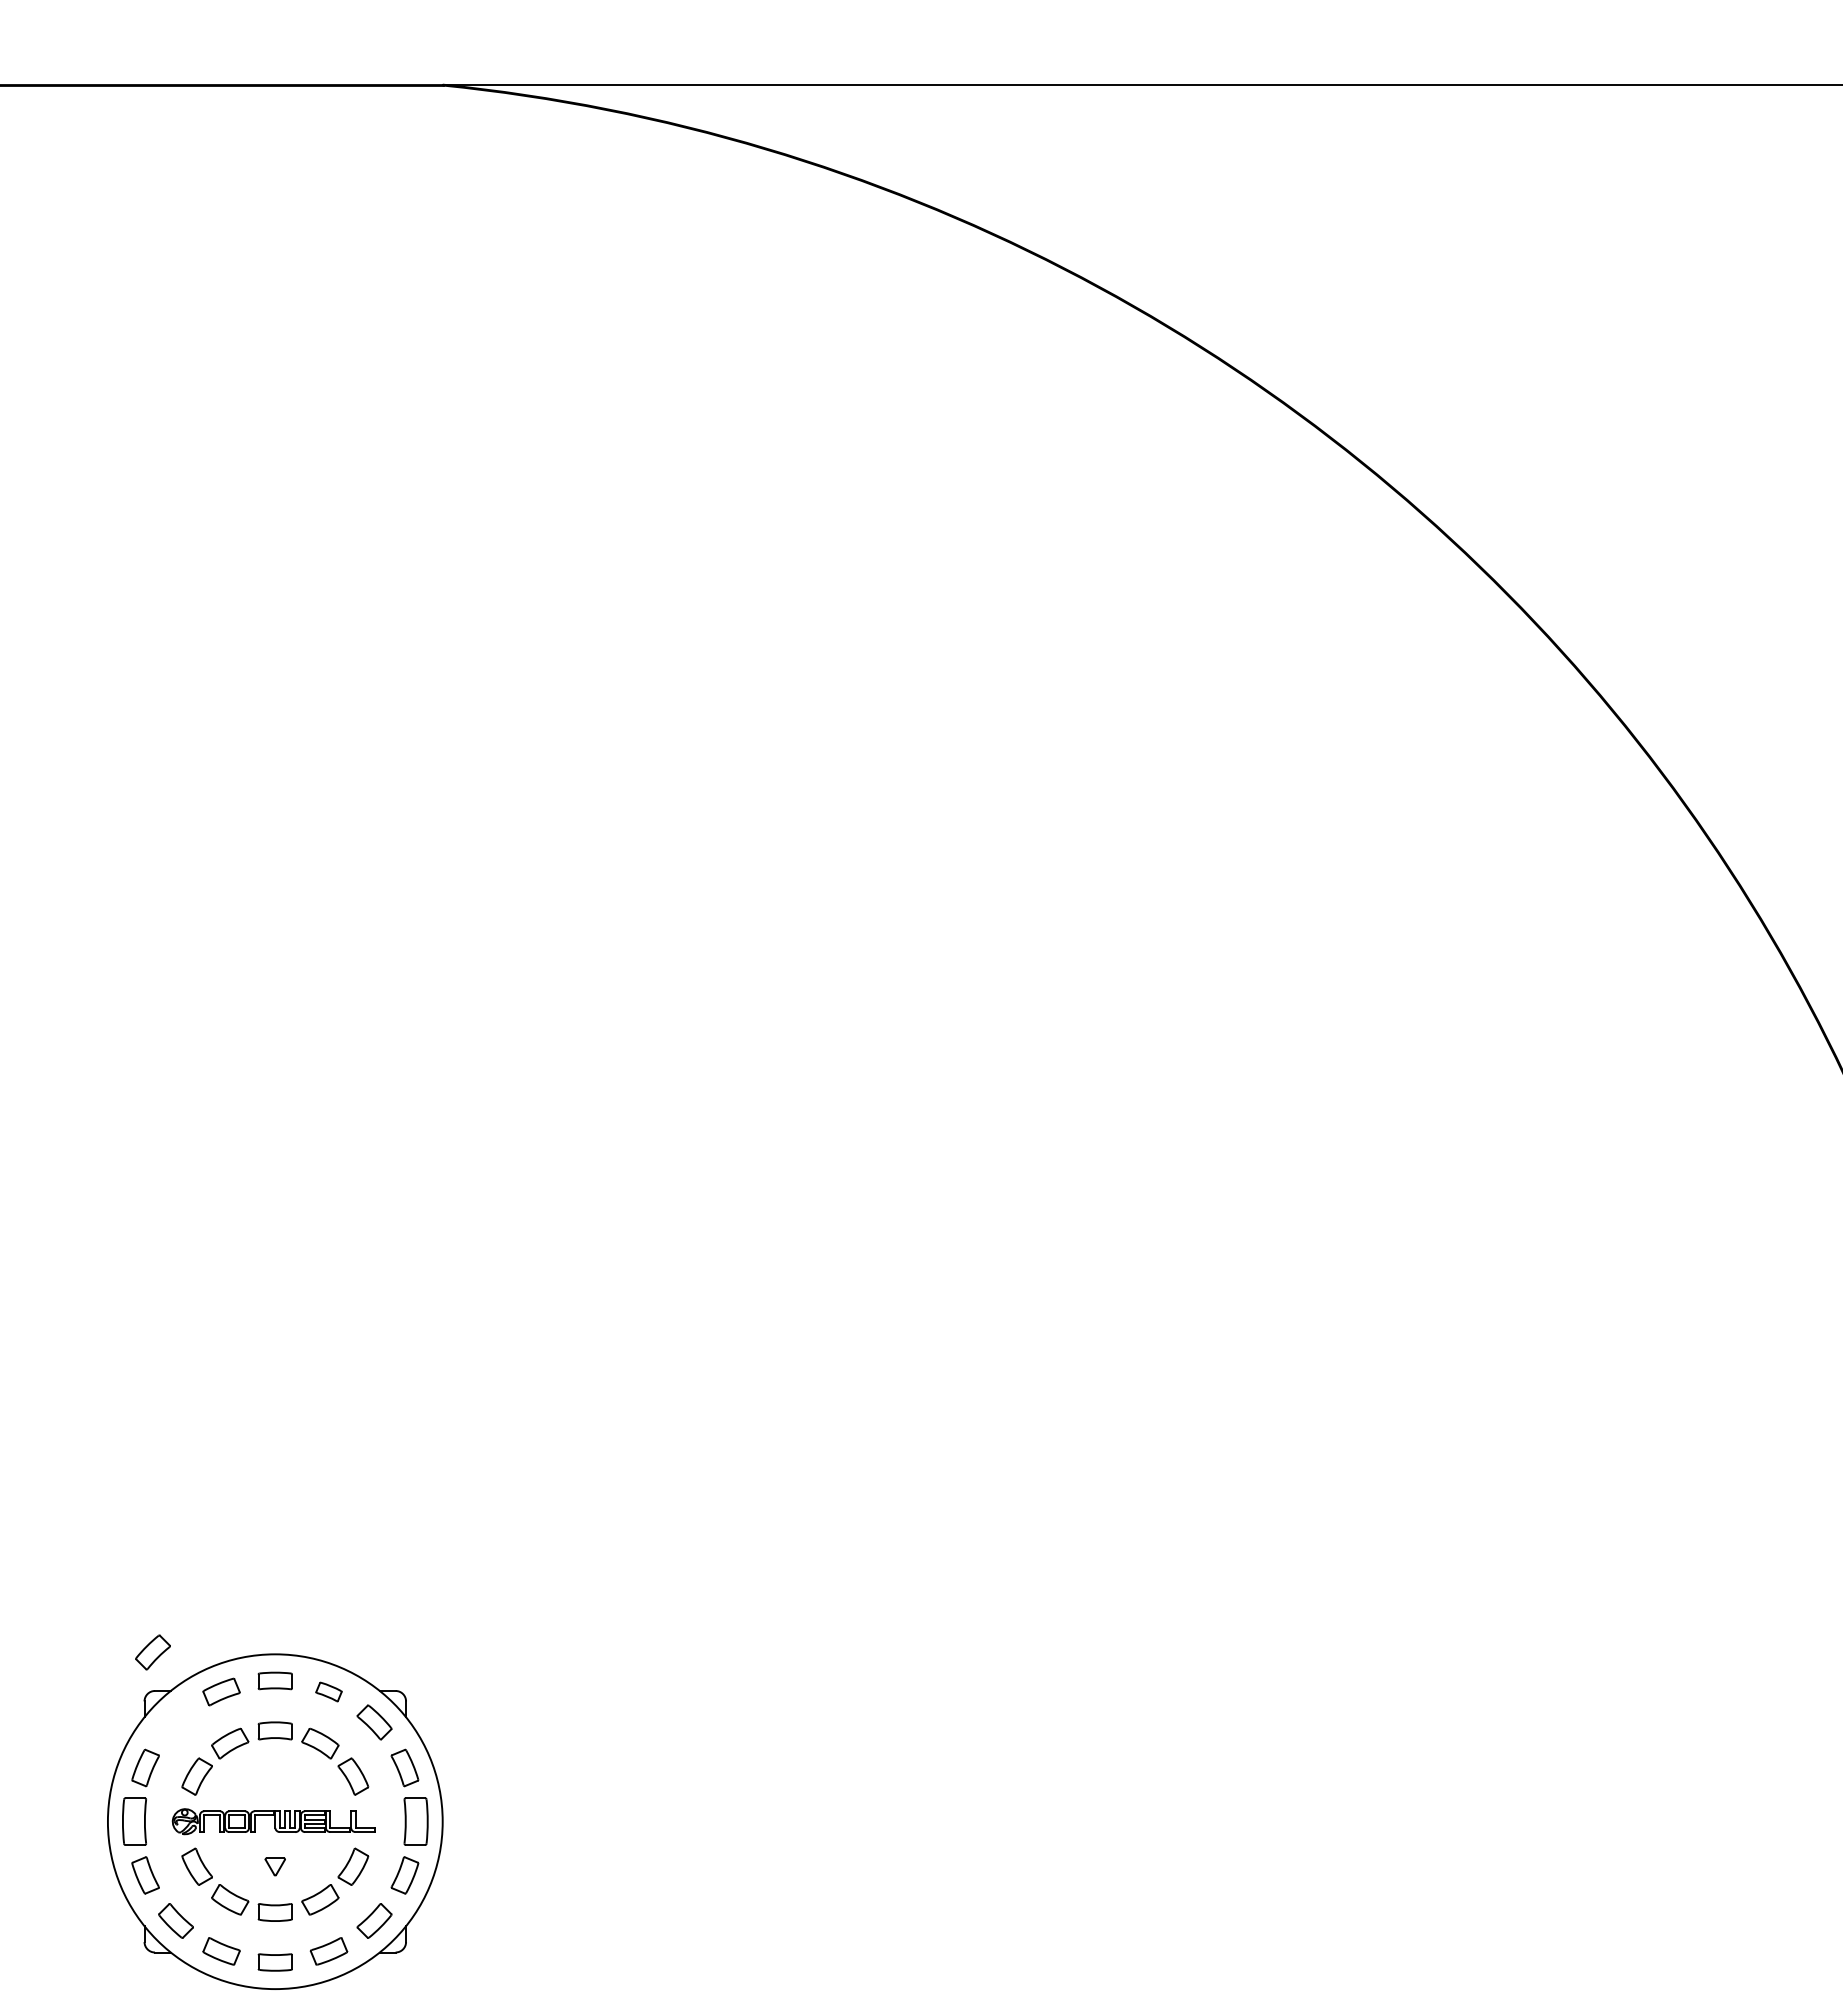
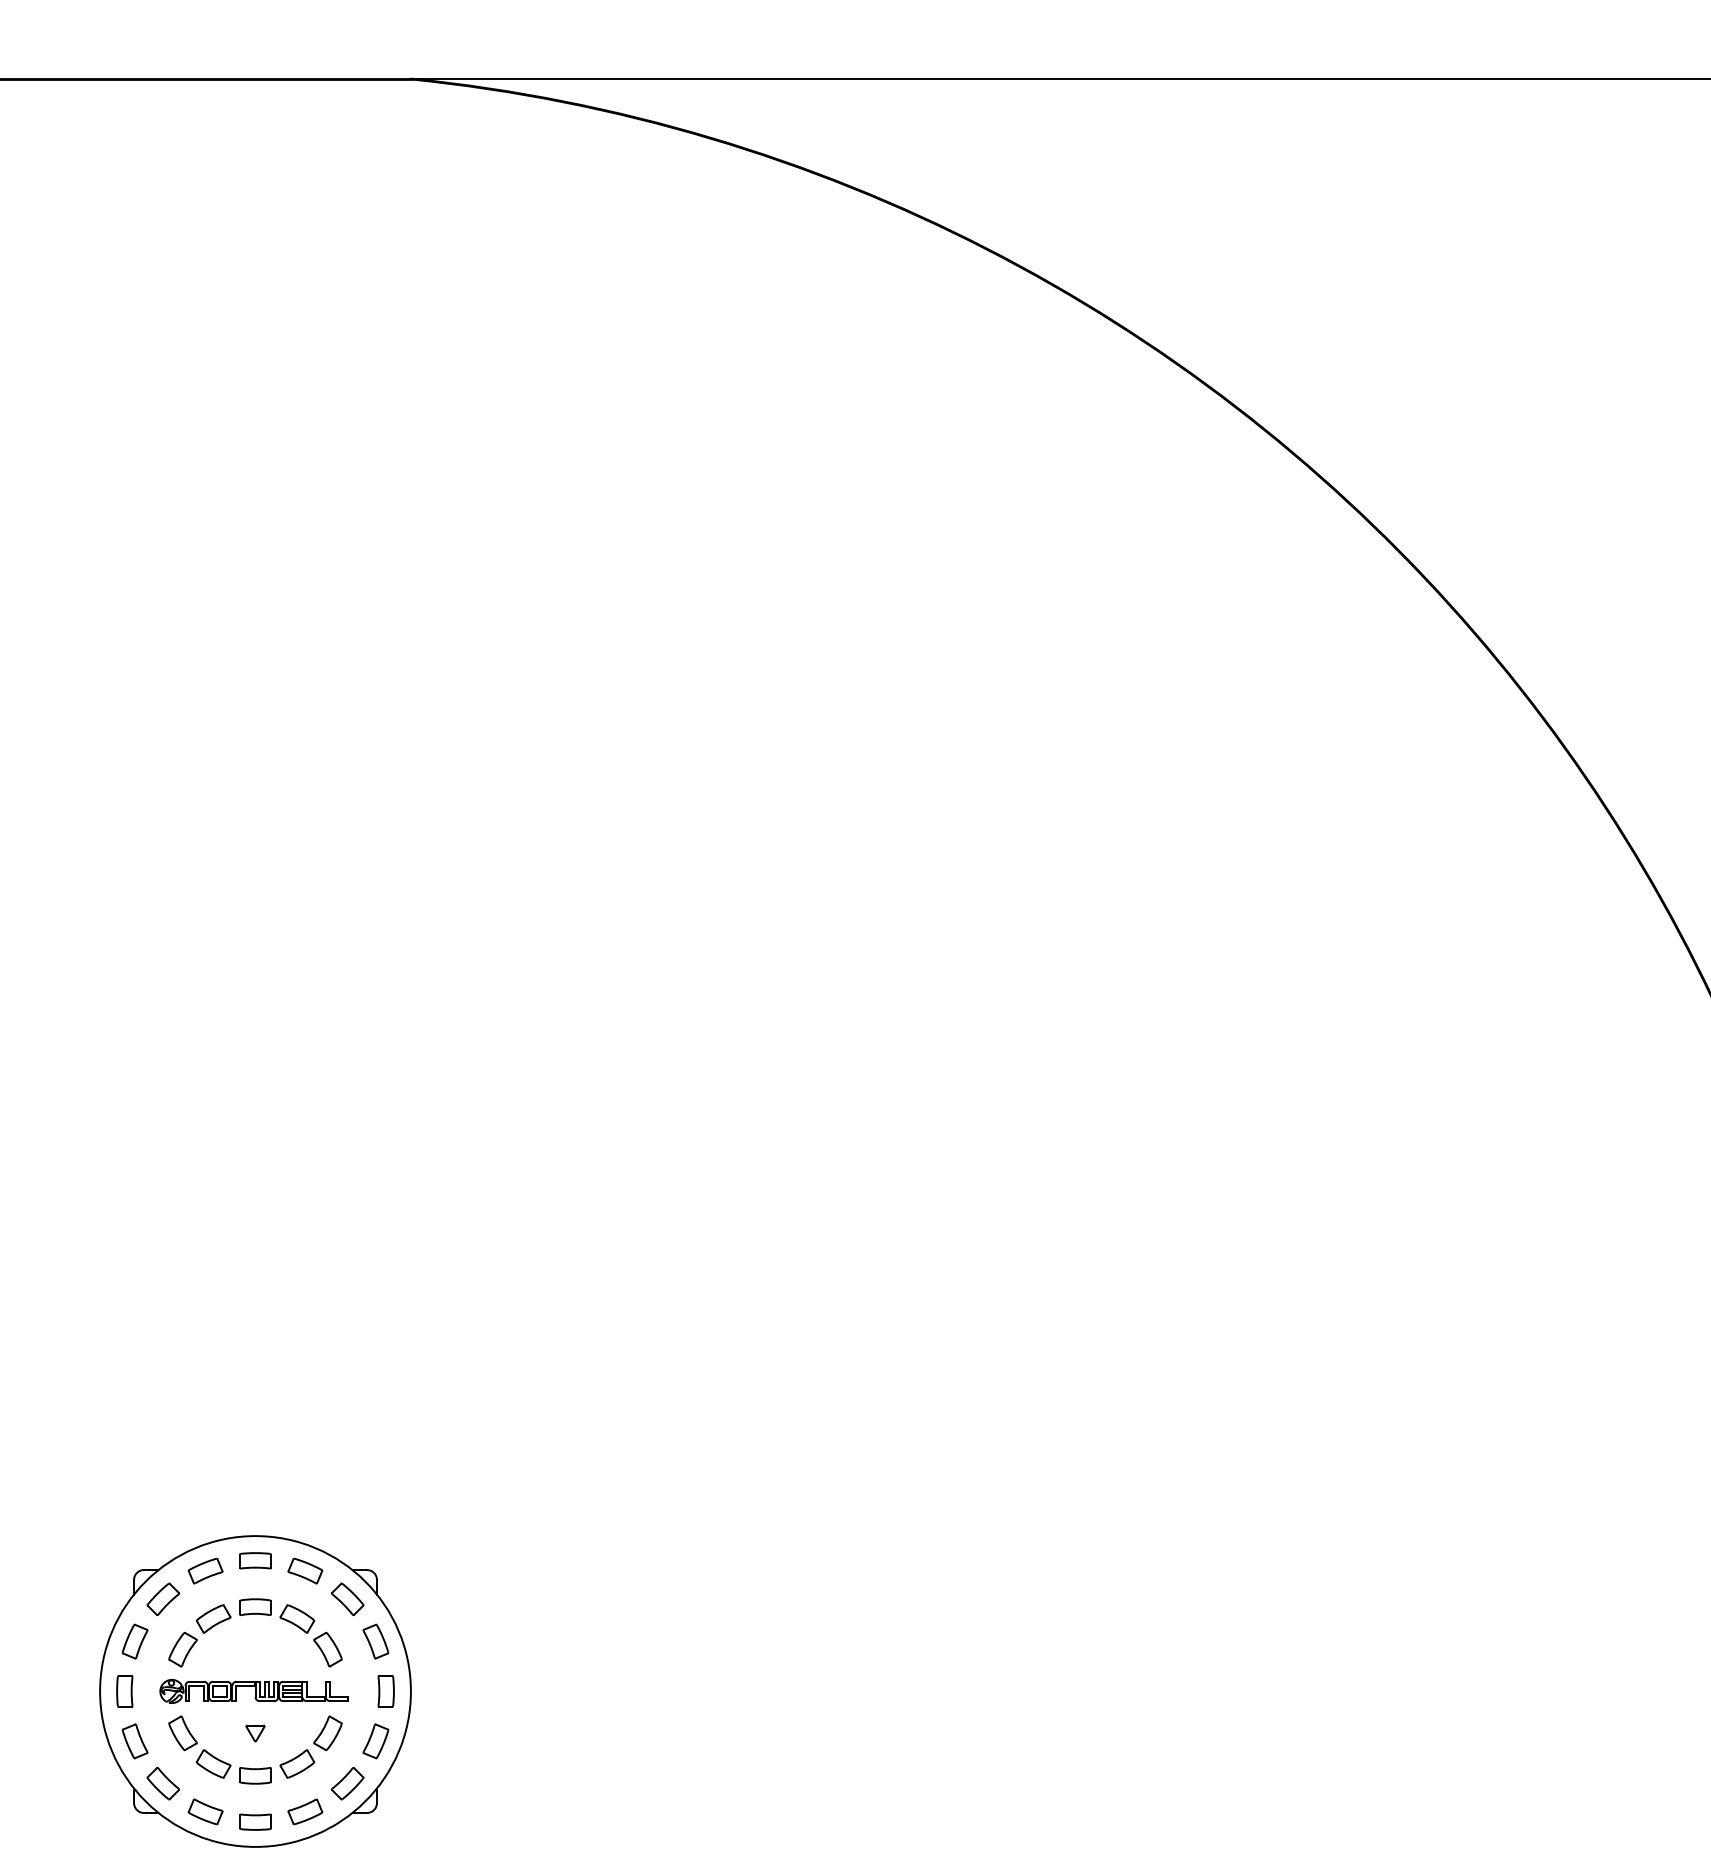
part: (152, 1652) -> (162, 1599), moved
part: (328, 1691) -> (304, 1570), size x1.43
part: (134, 1821) -> (124, 1691), size x0.71
part: (415, 1821) -> (385, 1691), size x0.71

